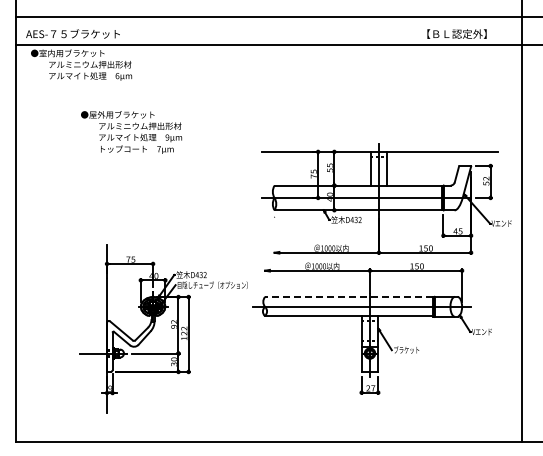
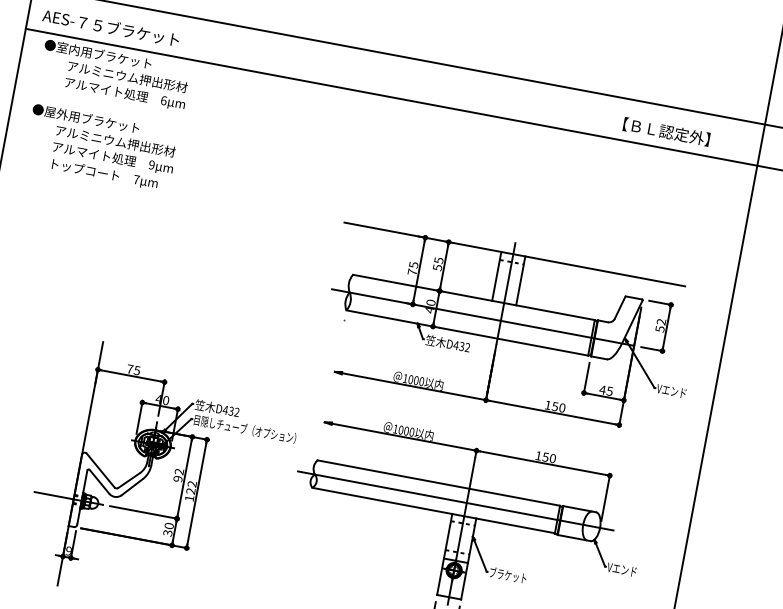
text: (131, 132) -> (101, 148), moved
part: (386, 198) -> (511, 323), moved
line: (348, 297) -> (438, 483), dashed -> solid

